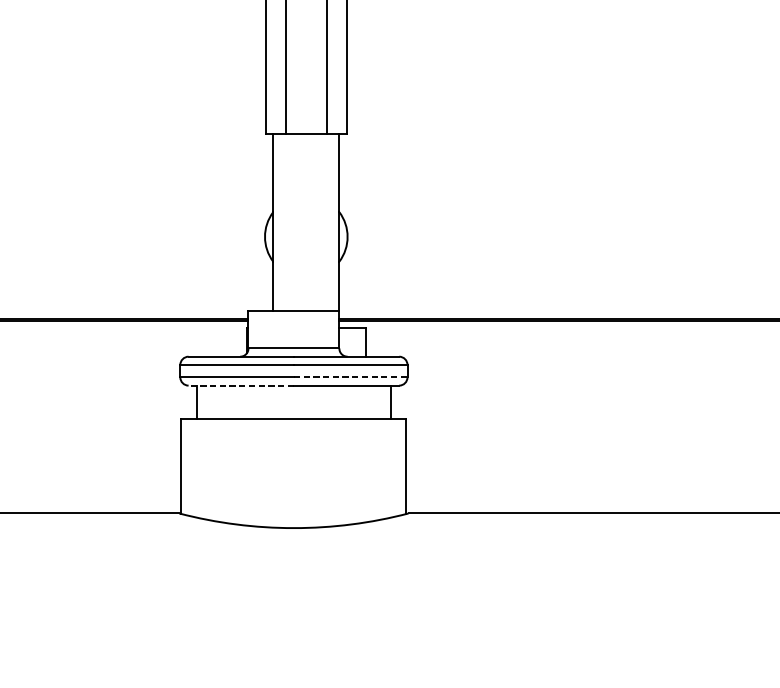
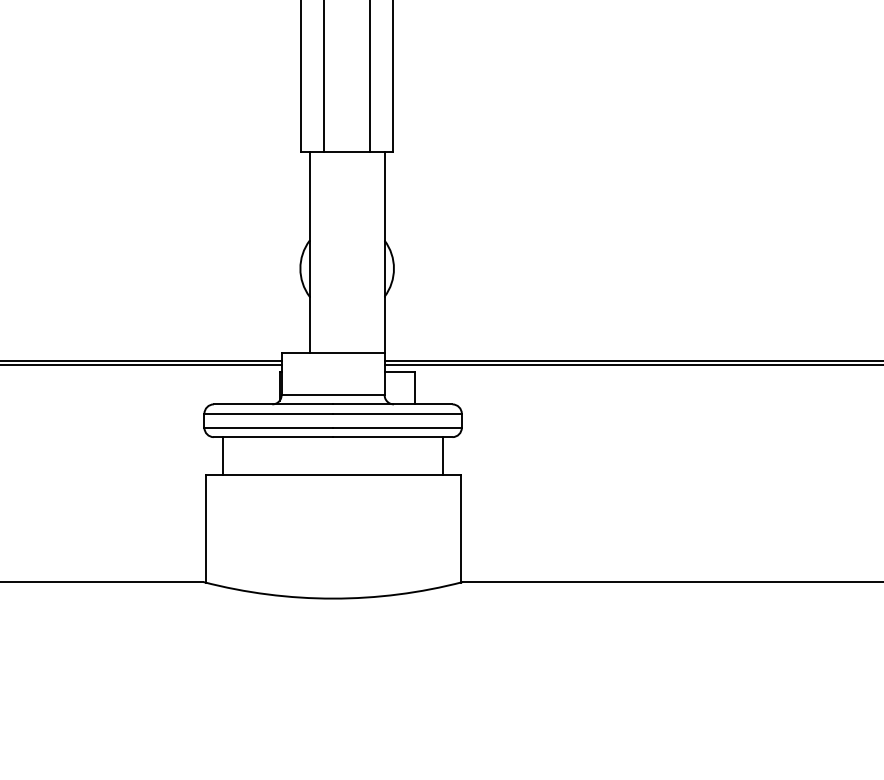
line: (350, 377) -> (397, 427), dashed -> solid
line: (241, 385) -> (273, 437), dashed -> solid

